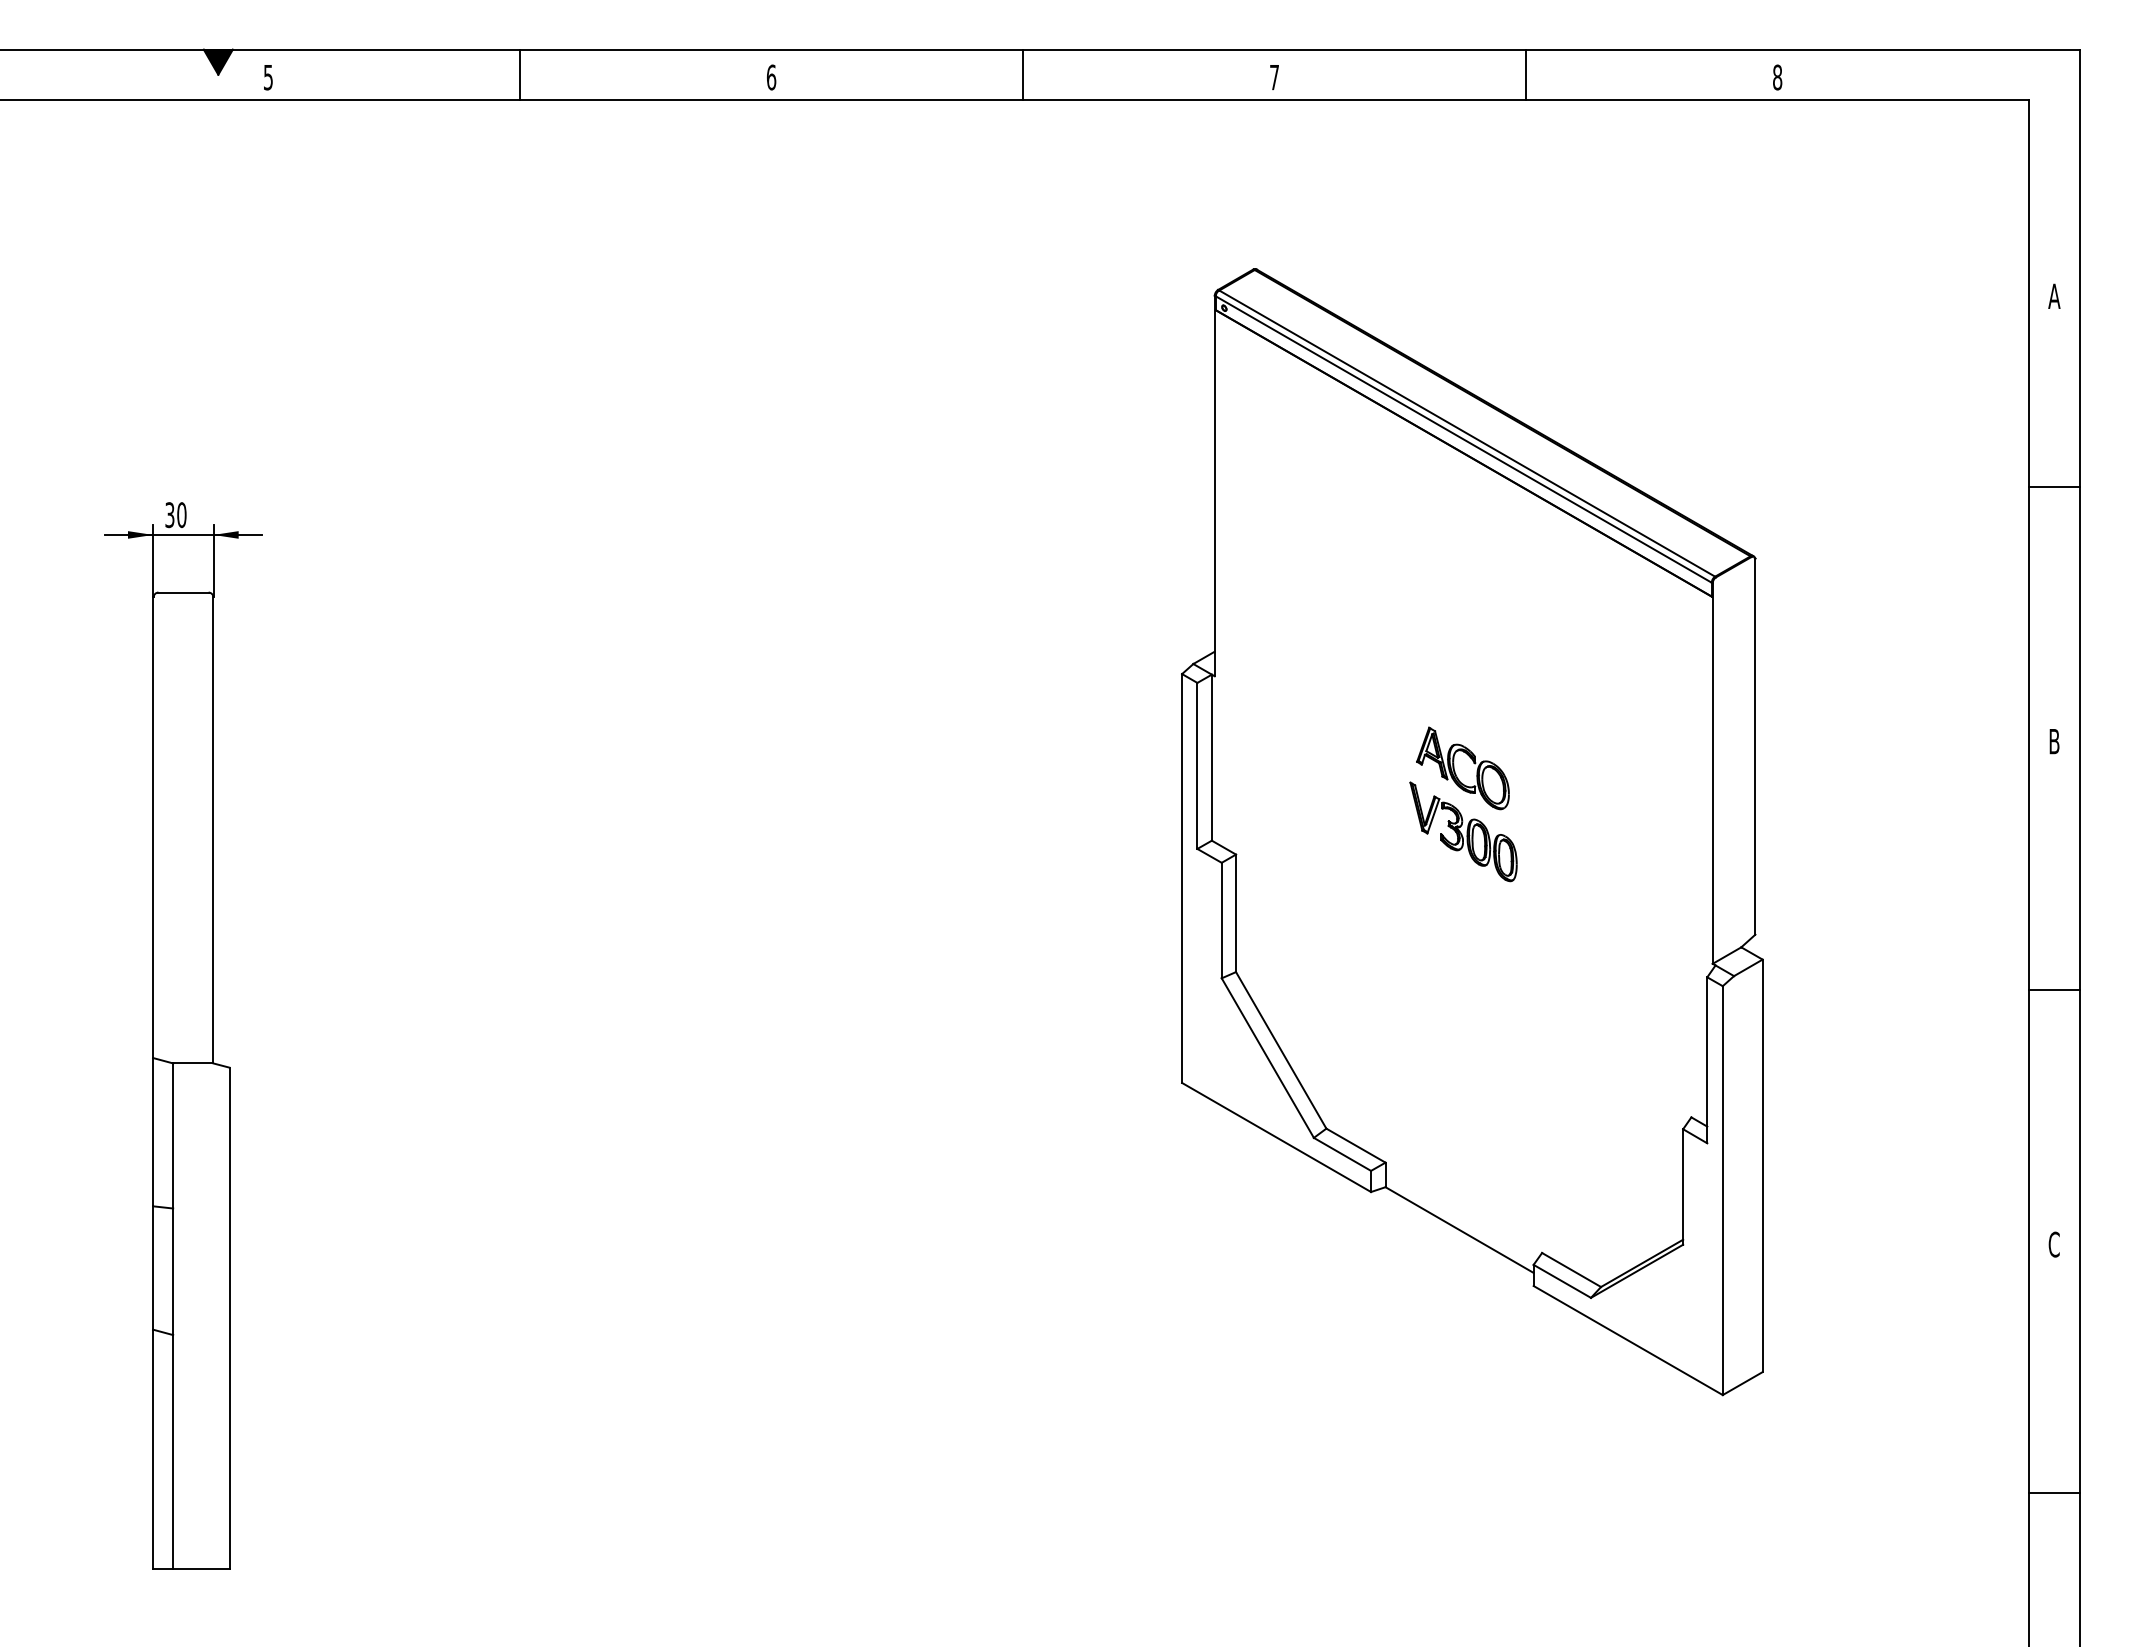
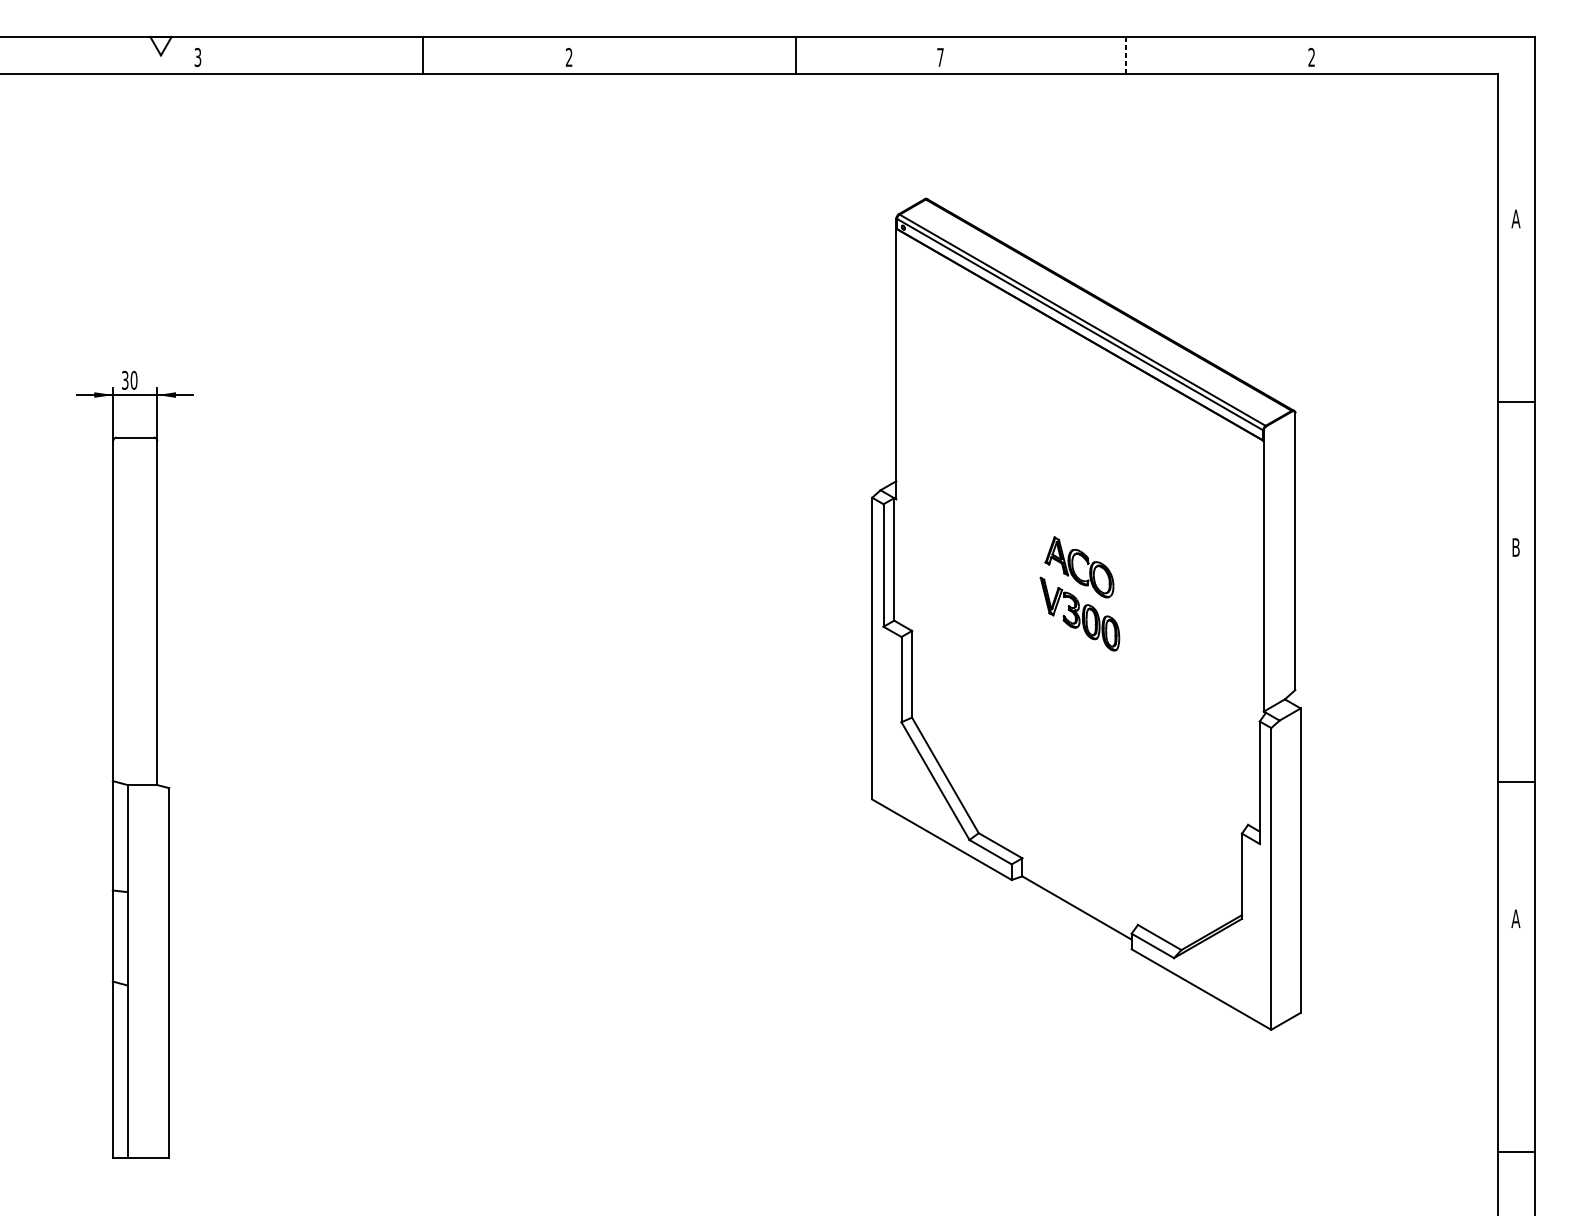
fill: (217, 61) -> (160, 45), removed
line: (520, 74) -> (423, 55), moved
line: (1023, 74) -> (795, 55), moved
line: (1526, 75) -> (1126, 55), solid -> dashed
text: (268, 76) -> (198, 56), 5 -> 3
text: (771, 77) -> (569, 57), 6 -> 2
text: (1777, 77) -> (1311, 57), 8 -> 2
line: (2054, 487) -> (1516, 402), moved
line: (2054, 990) -> (1516, 782), moved
text: (2054, 1244) -> (1516, 918), C -> A
line: (2054, 1493) -> (1516, 1151), moved

